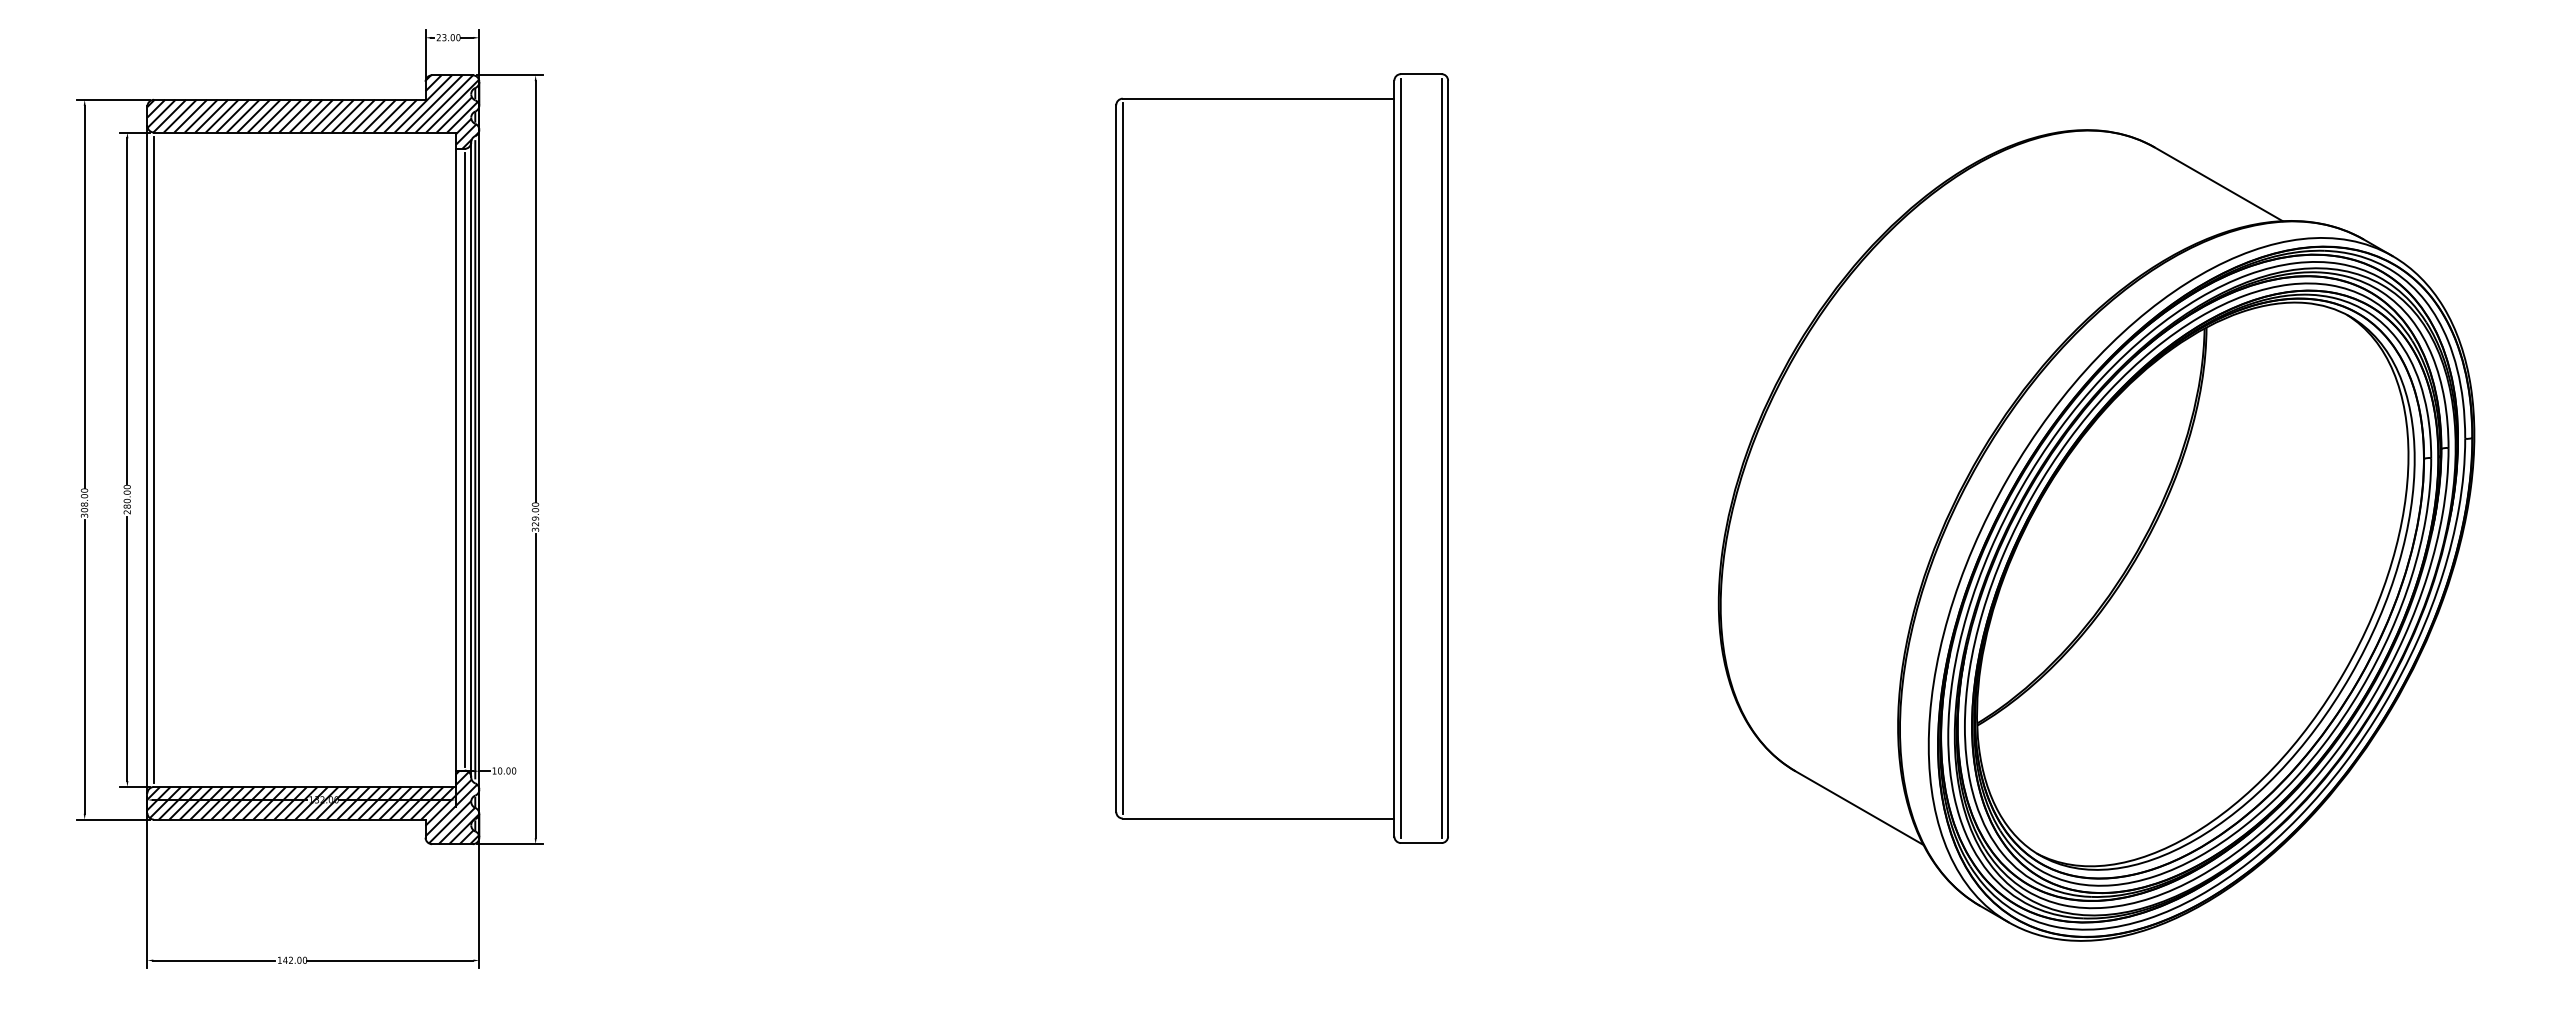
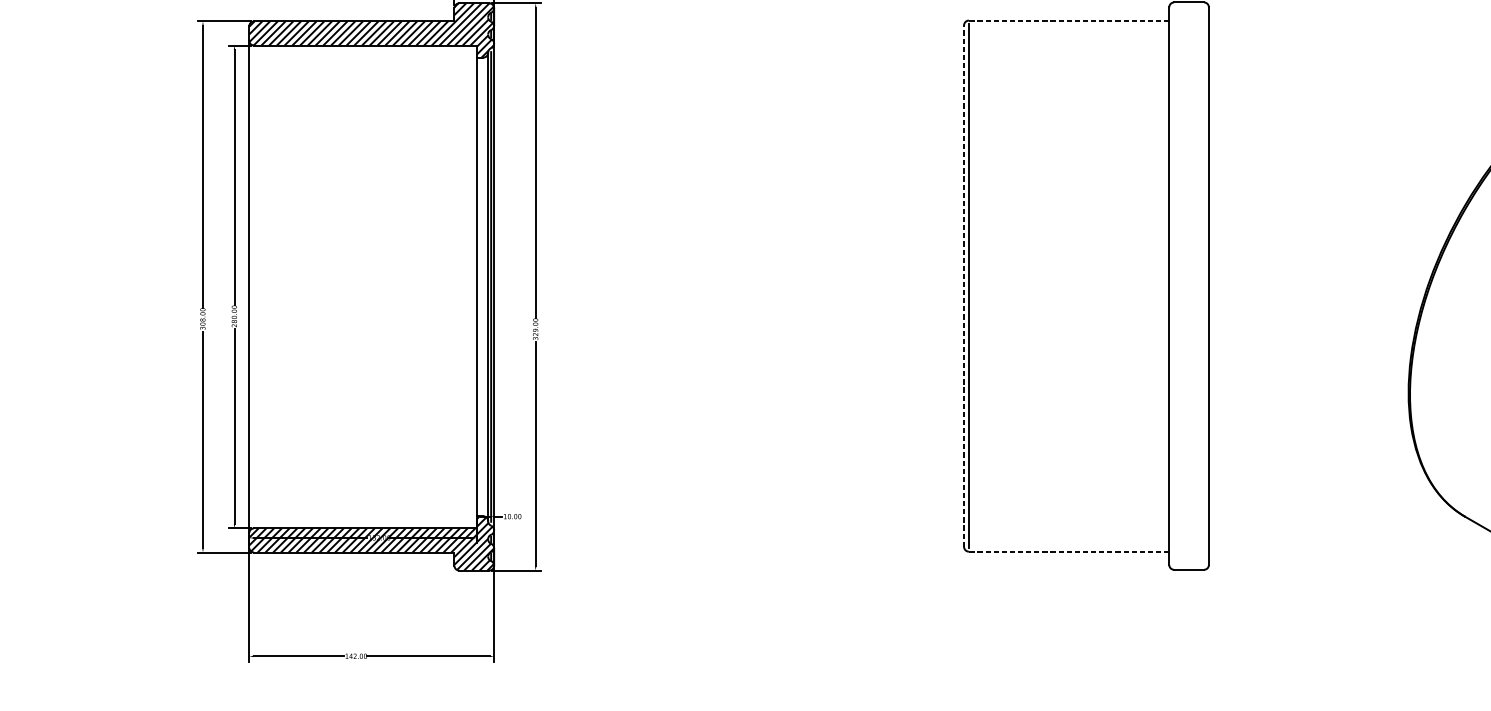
line: (1258, 98) -> (1069, 20), solid -> dashed
line: (1116, 458) -> (964, 286), solid -> dashed
line: (1400, 458) -> (1173, 286), removed
line: (1441, 458) -> (1204, 286), removed
line: (153, 459) -> (253, 286), removed
line: (464, 459) -> (483, 286), removed
line: (1258, 818) -> (1069, 551), solid -> dashed

